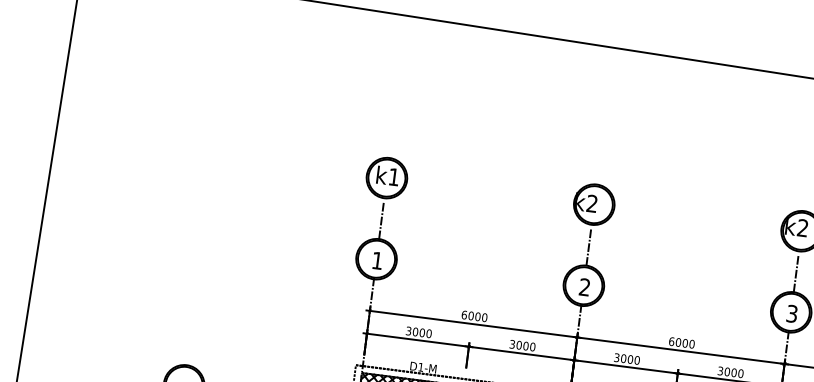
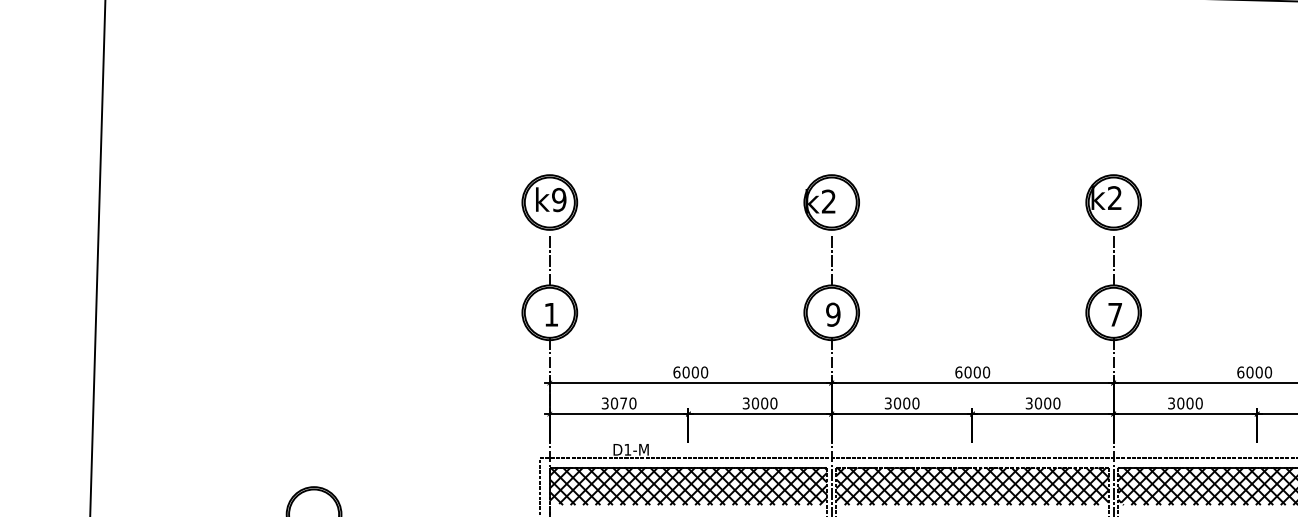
text: (394, 177) -> (559, 200), k1 -> k9
text: (585, 287) -> (833, 314), 2 -> 9
text: (792, 313) -> (1115, 314), 3 -> 7
text: (422, 332) -> (623, 403), 3000 -> 3070

